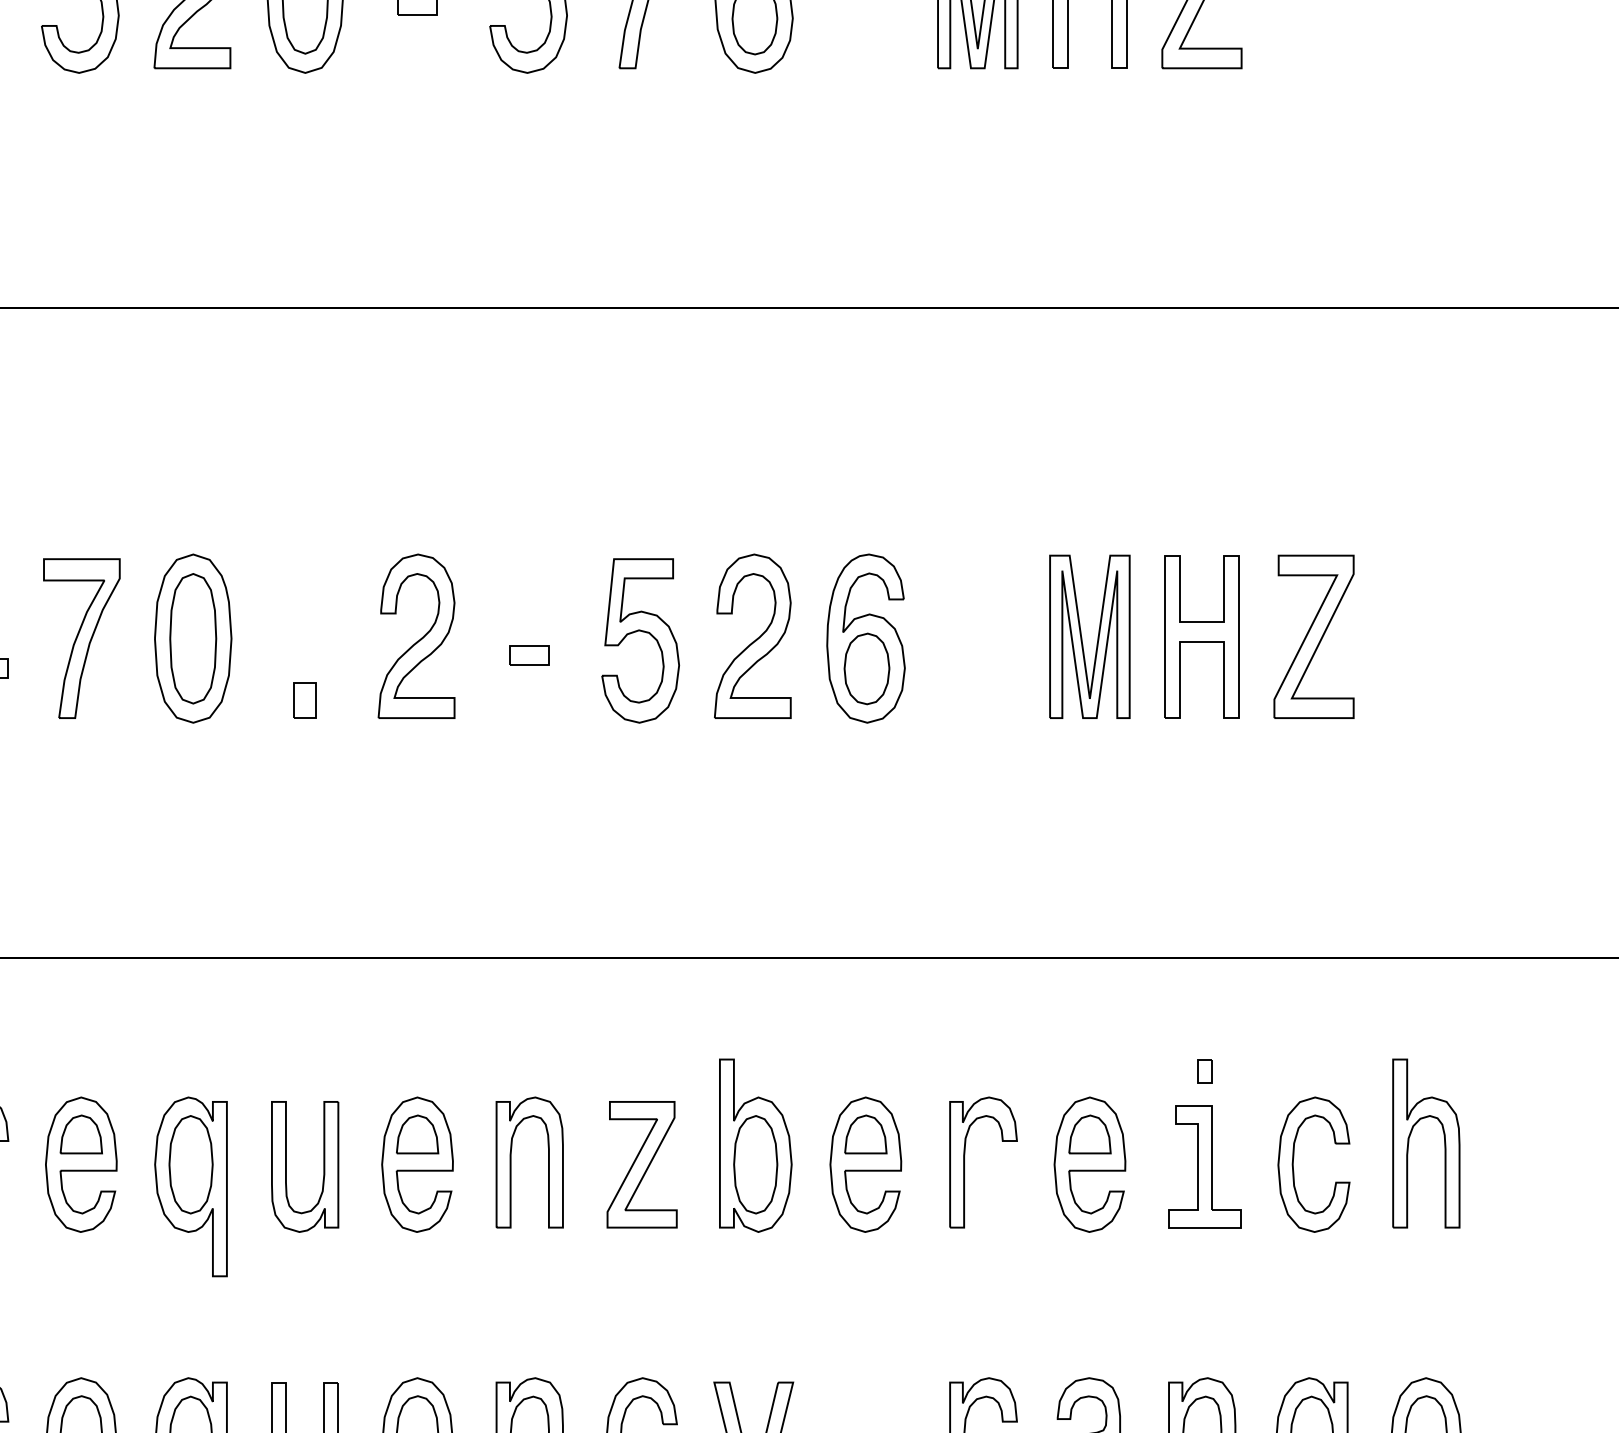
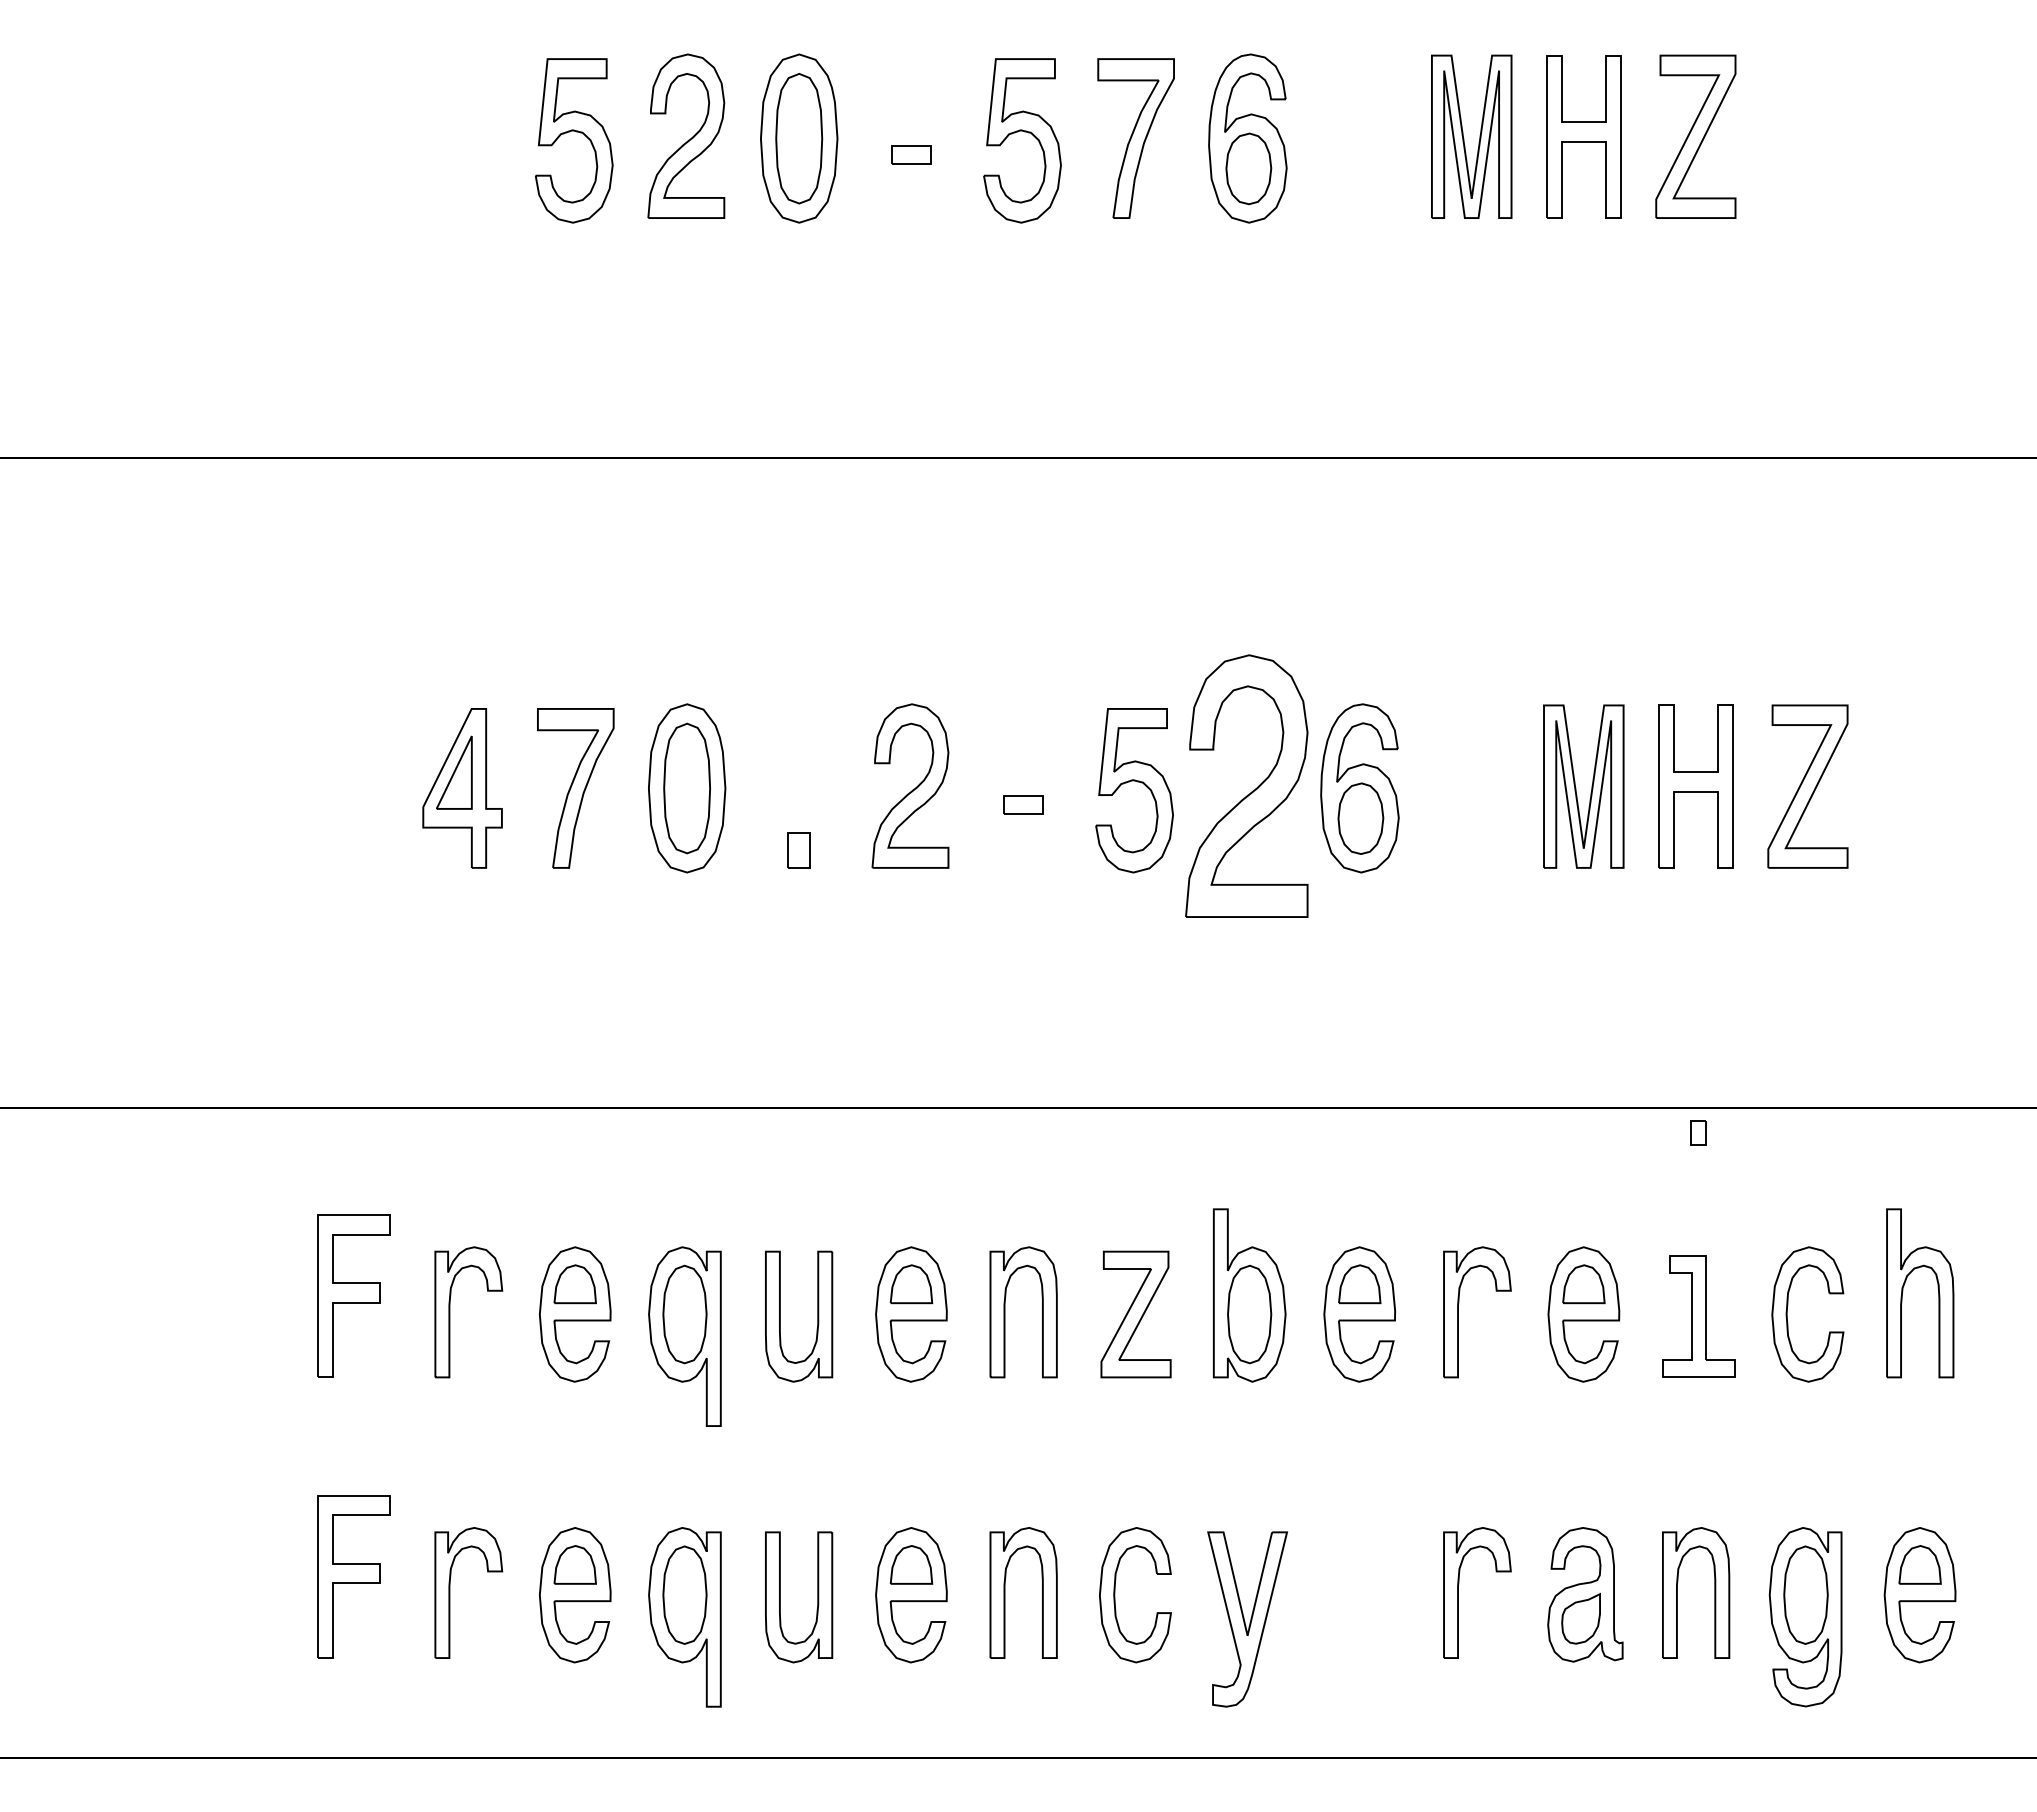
part: (752, 635) -> (1246, 785), size x1.6
part: (1204, 1070) -> (1698, 1132), moved

